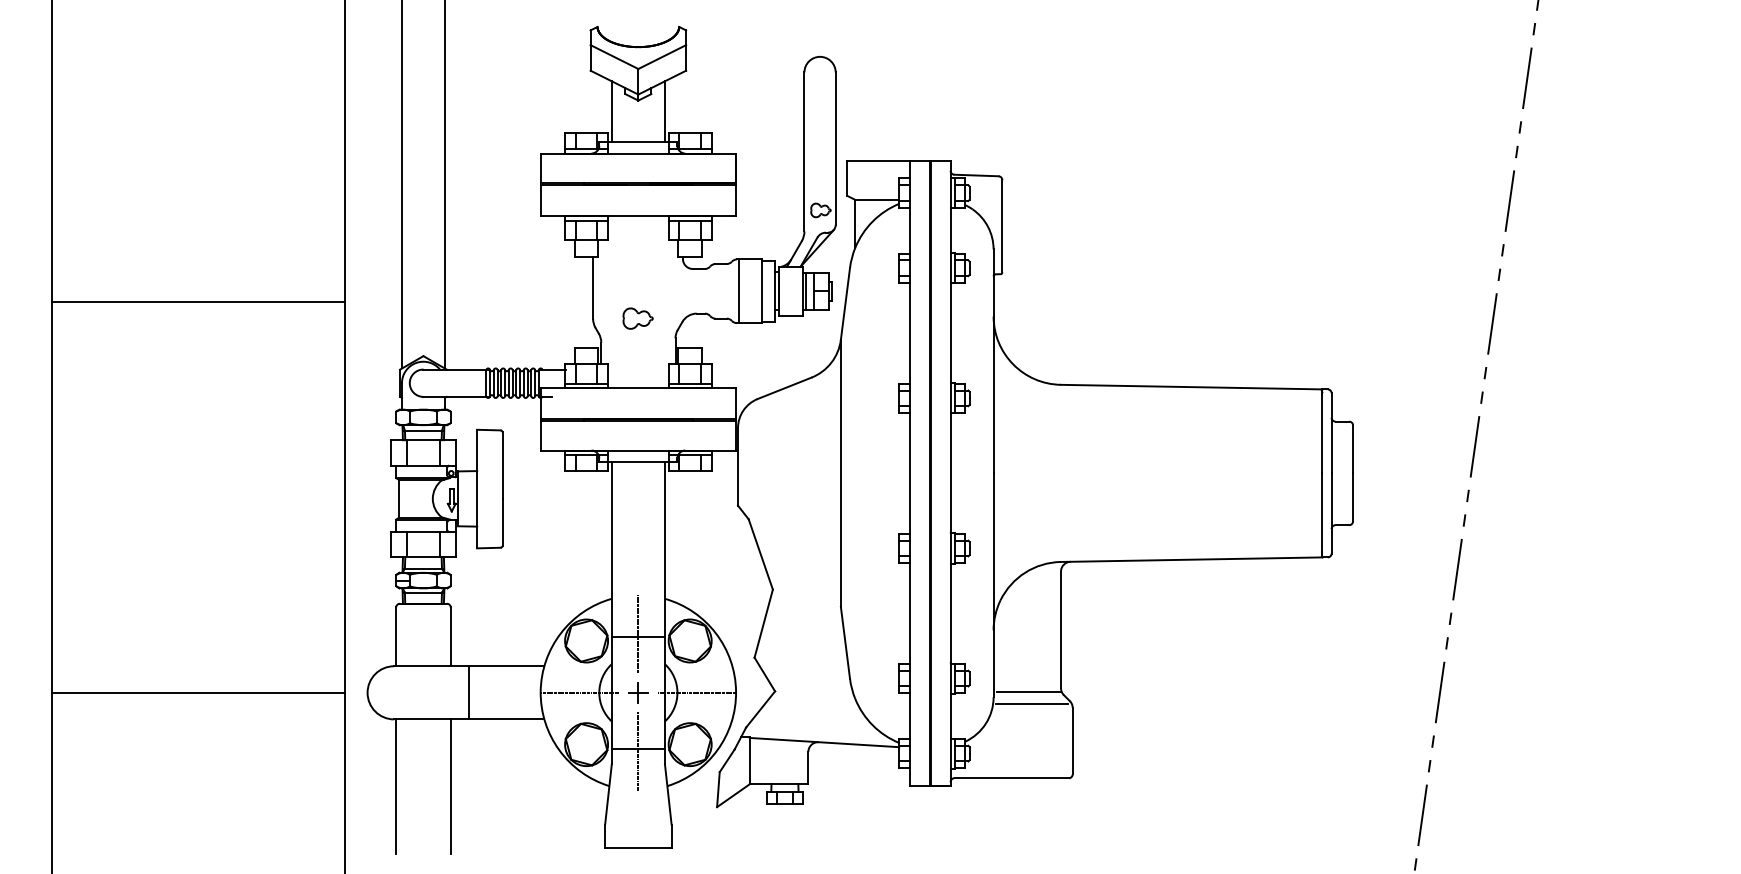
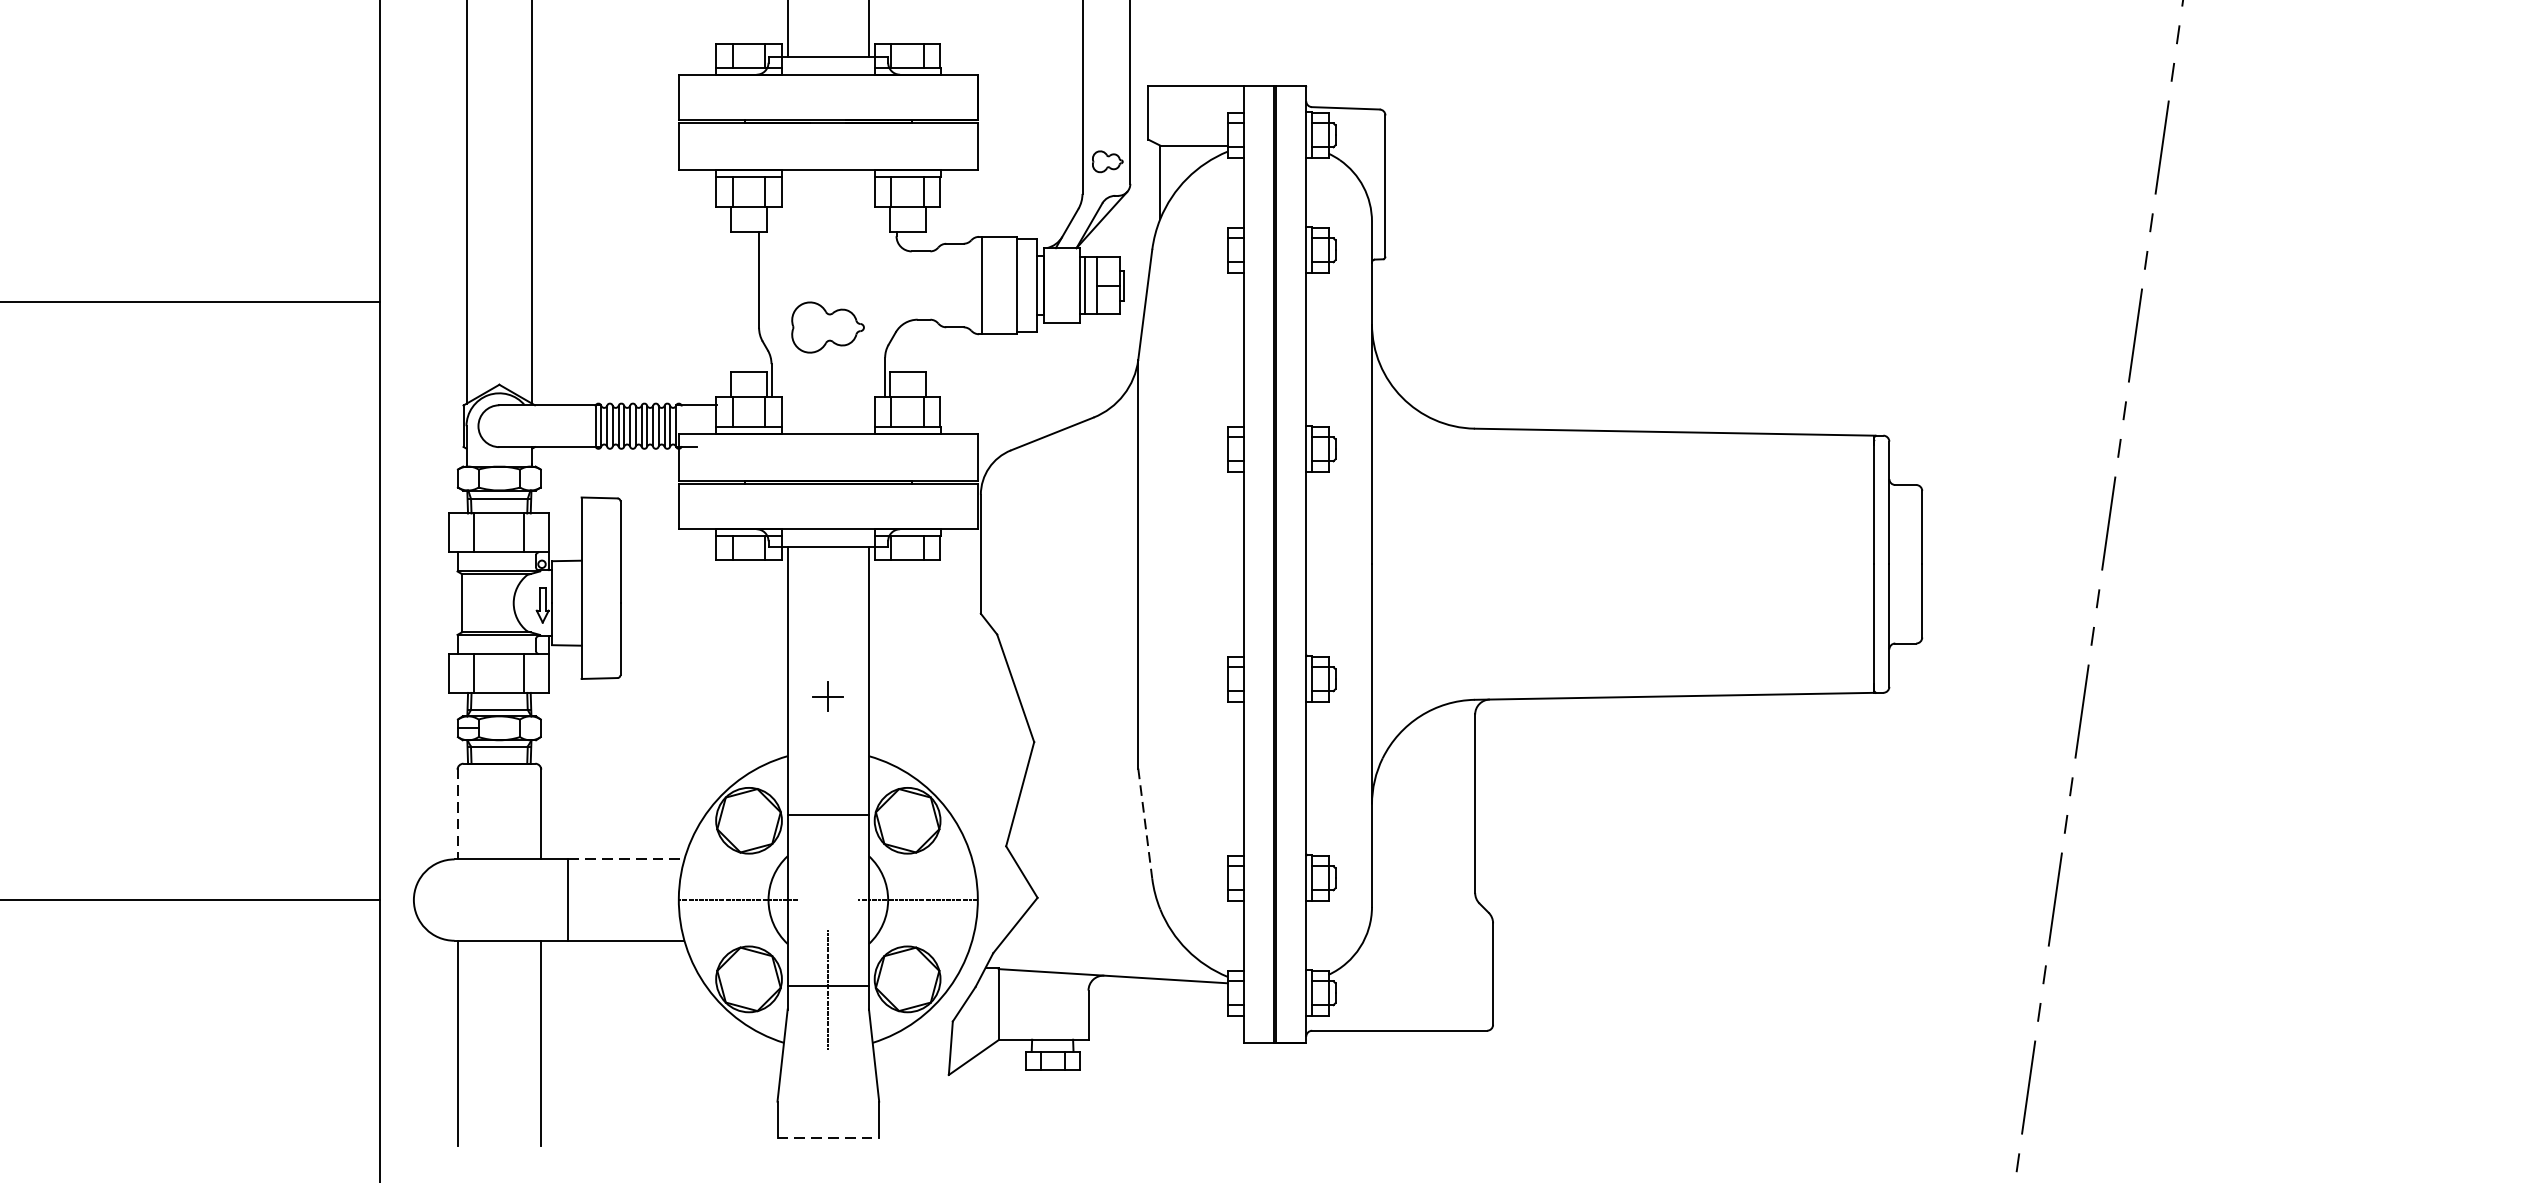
part: (637, 318) -> (826, 327), size x1.6
line: (638, 633) -> (828, 809), removed
line: (396, 636) -> (458, 813), solid -> dashed
line: (845, 643) -> (1145, 824), solid -> dashed
line: (506, 666) -> (626, 859), solid -> dashed
part: (638, 692) -> (828, 696), moved
line: (1028, 692) -> (1425, 899), removed
line: (1031, 703) -> (1430, 916), removed
line: (638, 847) -> (828, 1136), solid -> dashed

